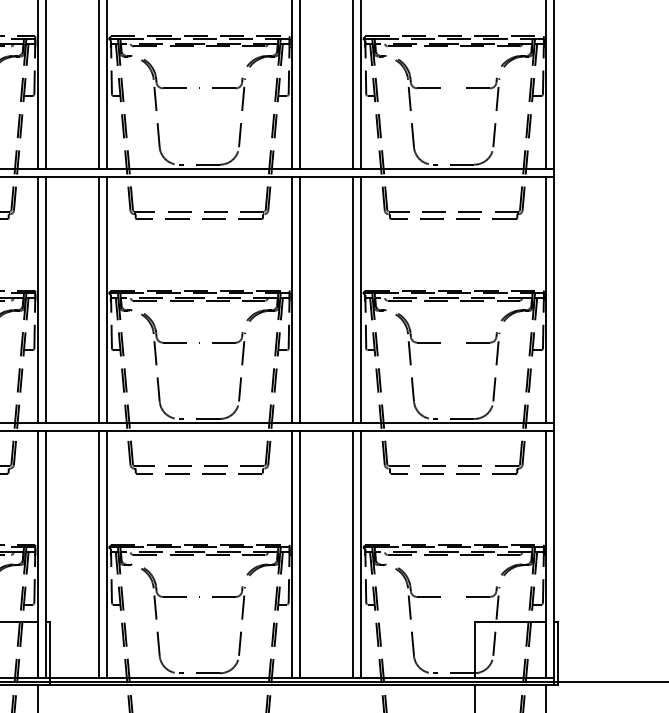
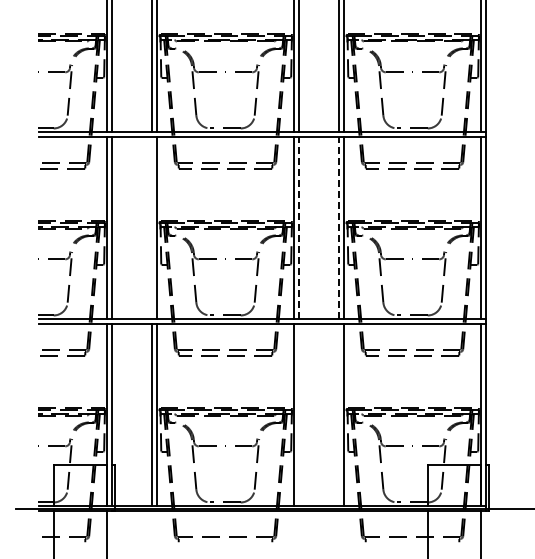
line: (98, 299) -> (151, 227), removed
line: (299, 300) -> (299, 228), solid -> dashed
line: (352, 300) -> (338, 228), solid -> dashed
line: (299, 553) -> (299, 414), removed
line: (352, 553) -> (338, 414), removed

